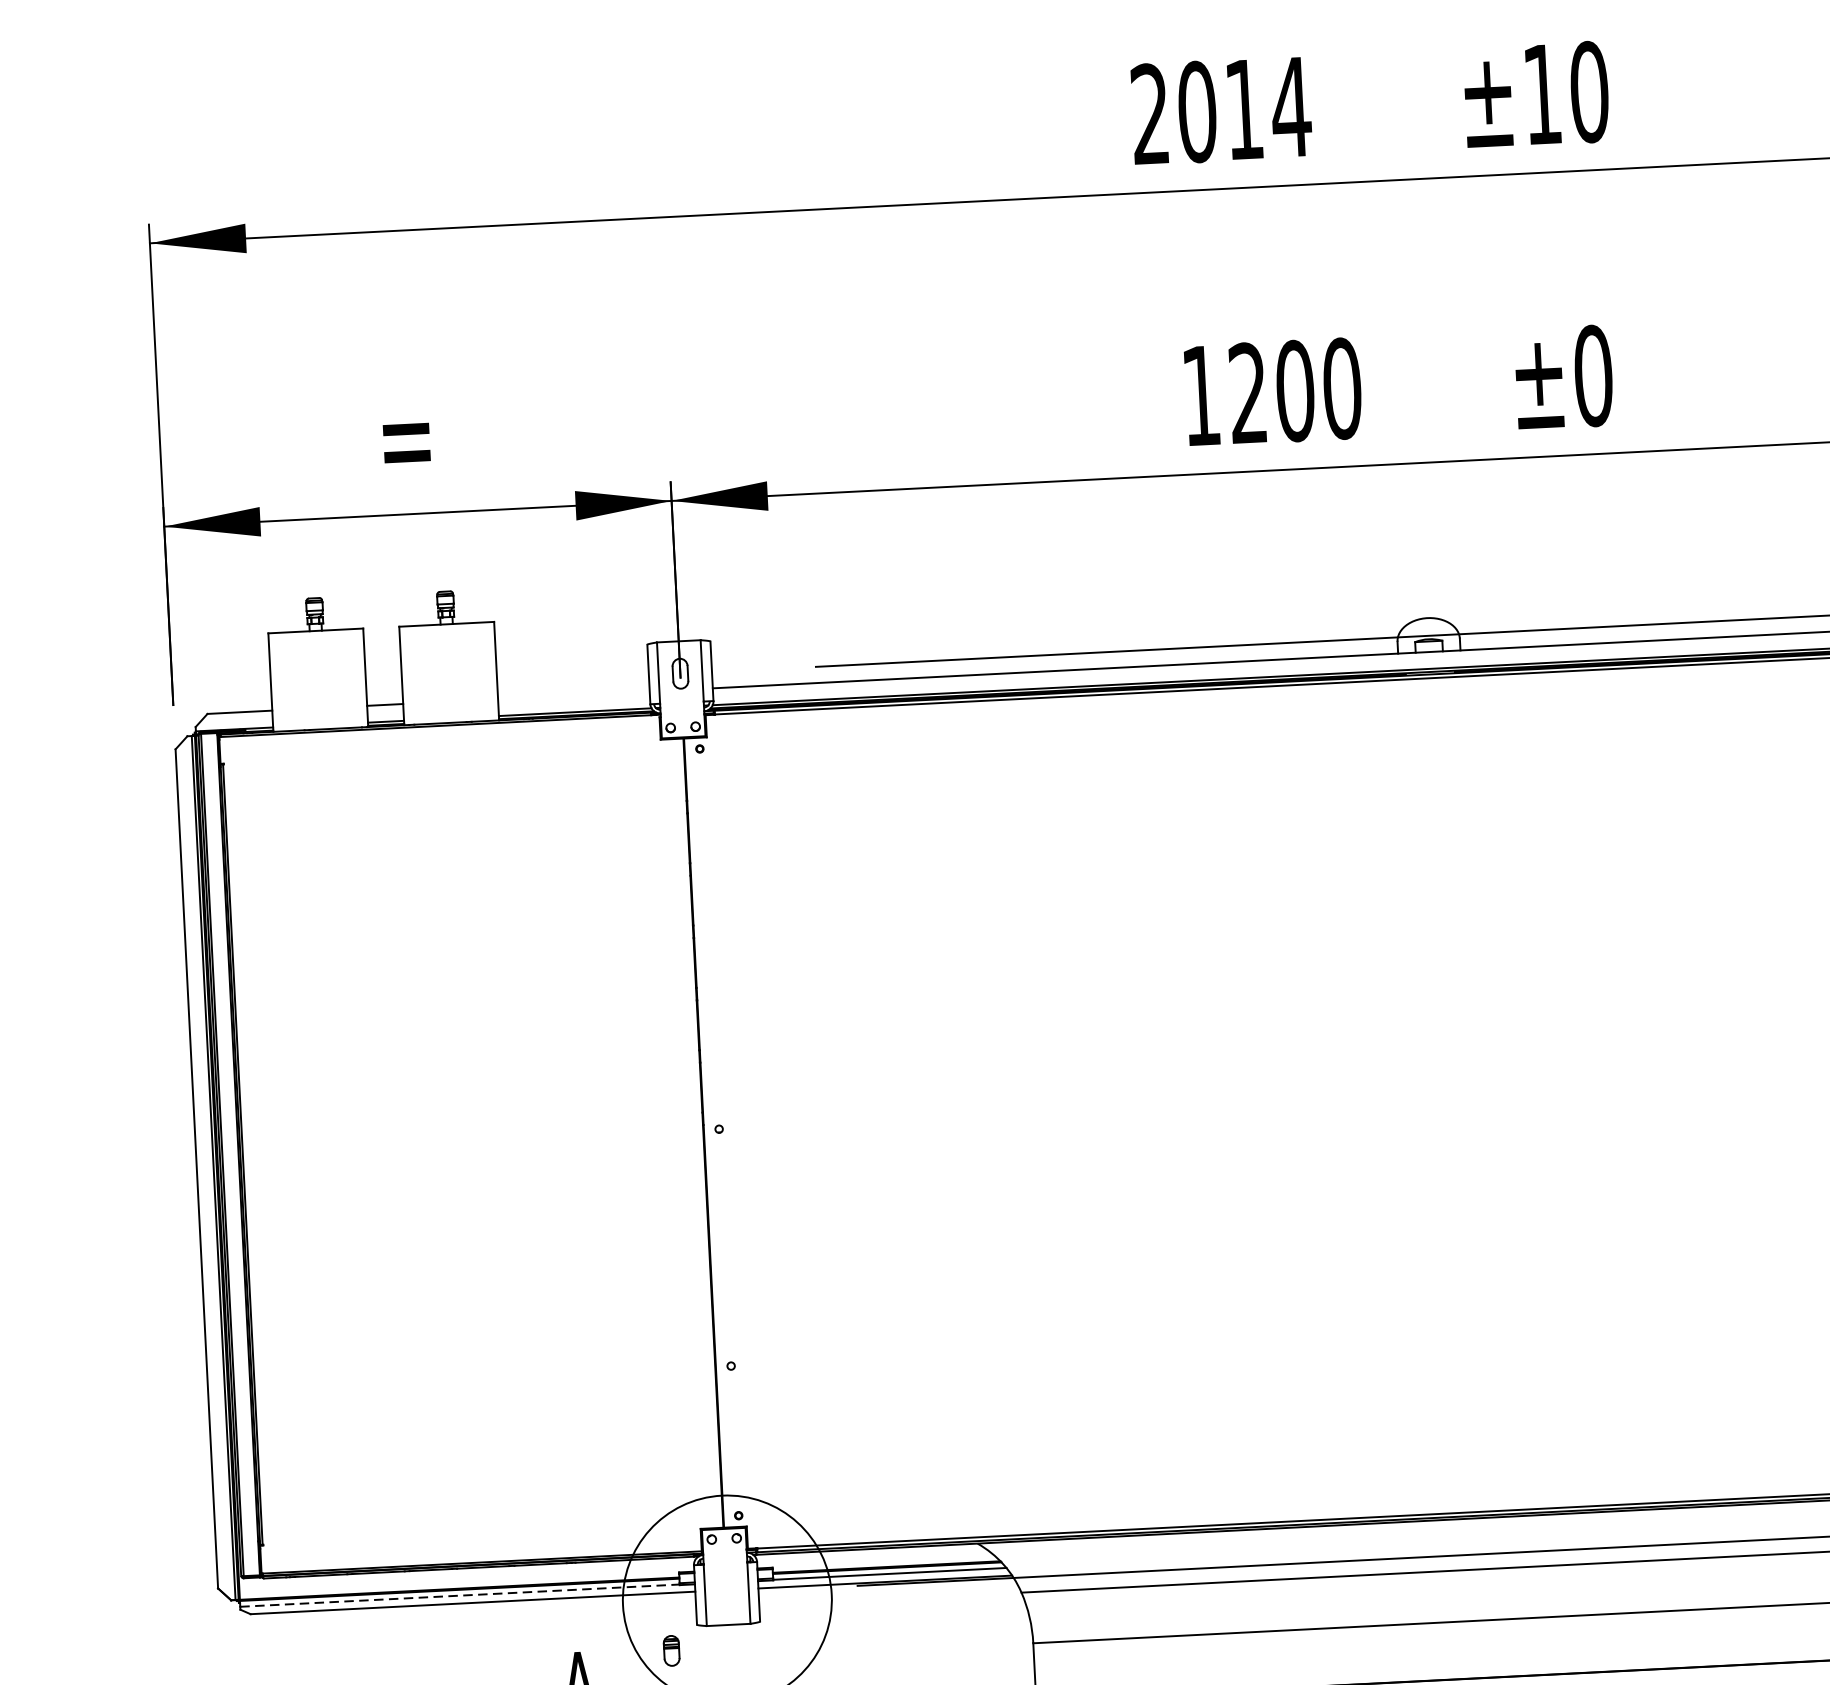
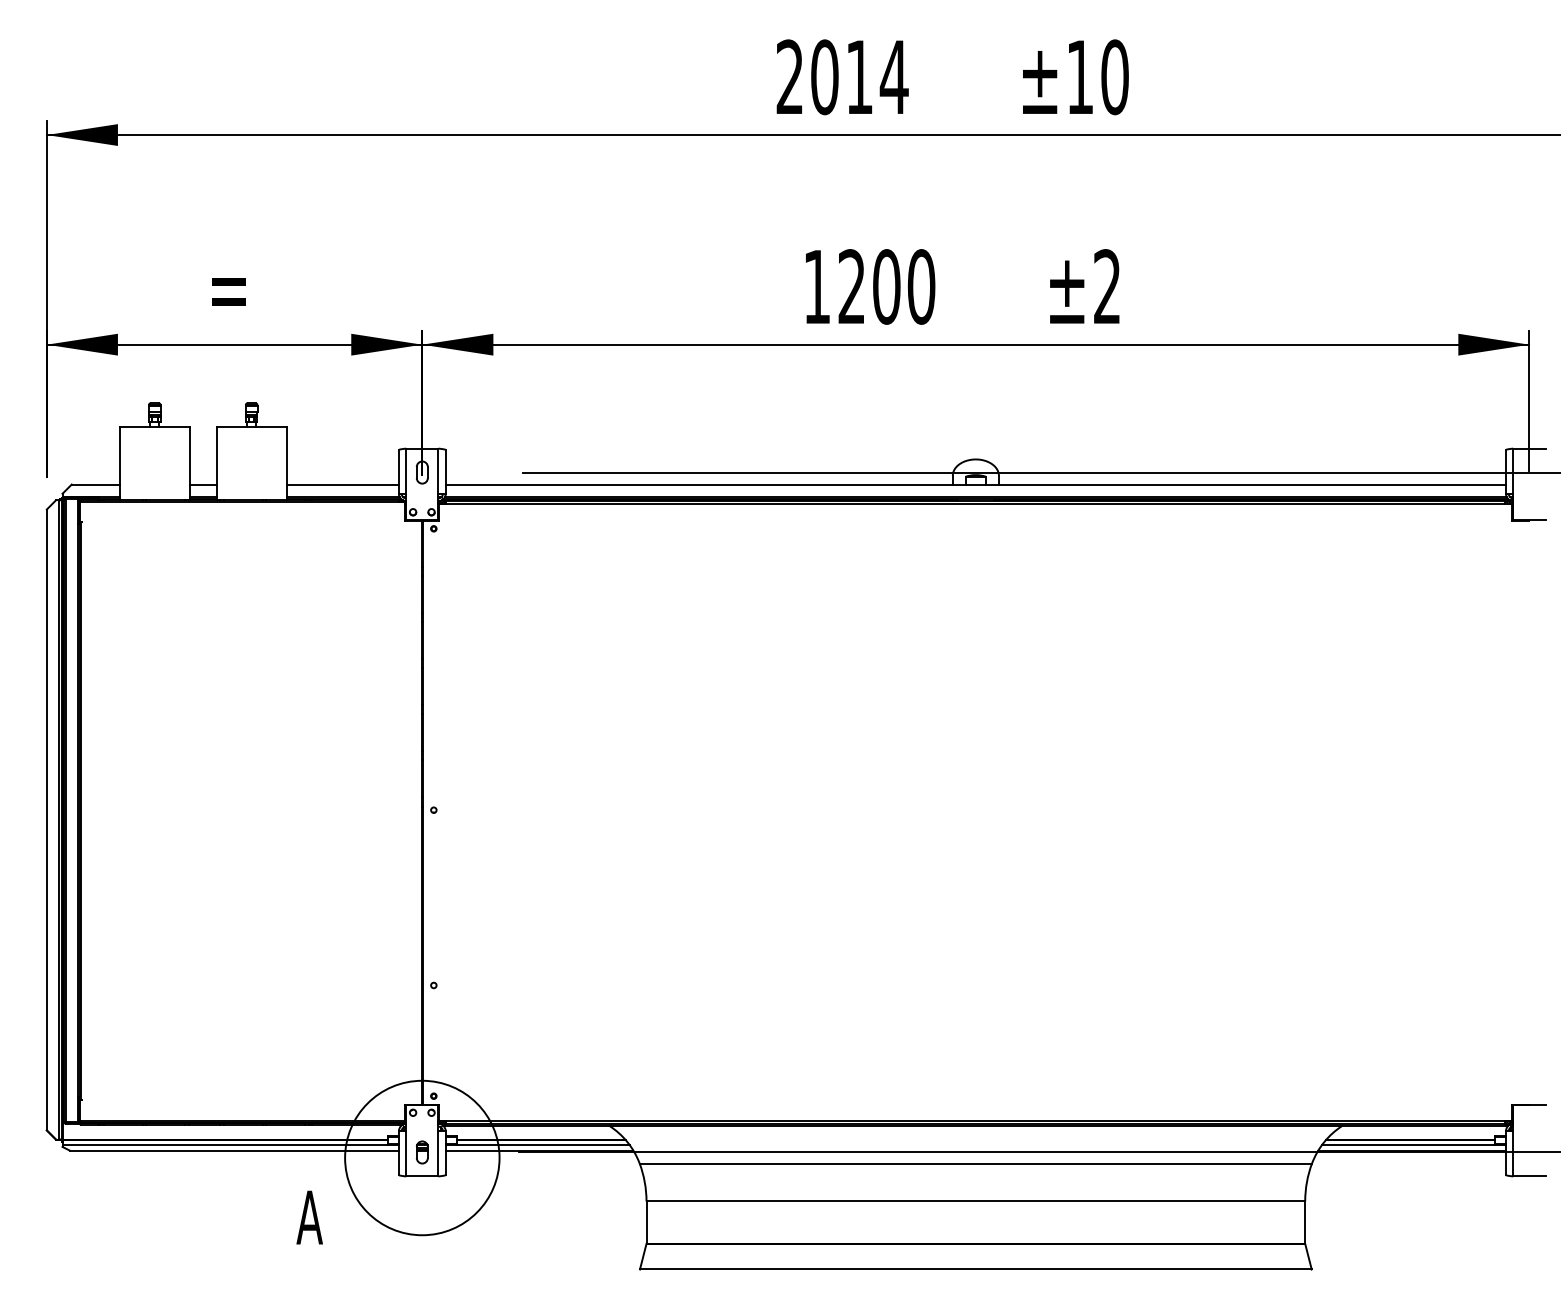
text: (1593, 375) -> (1107, 286), ±0 -> ±2
line: (573, 695) -> (342, 484), added
line: (460, 1595) -> (225, 1144), dashed -> solid
part: (671, 1650) -> (422, 1152), moved

